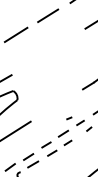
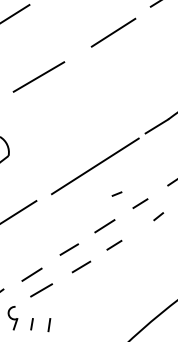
line: (67, 40) -> (113, 31), added
line: (31, 62) -> (38, 77), added
line: (58, 104) -> (94, 165), added

